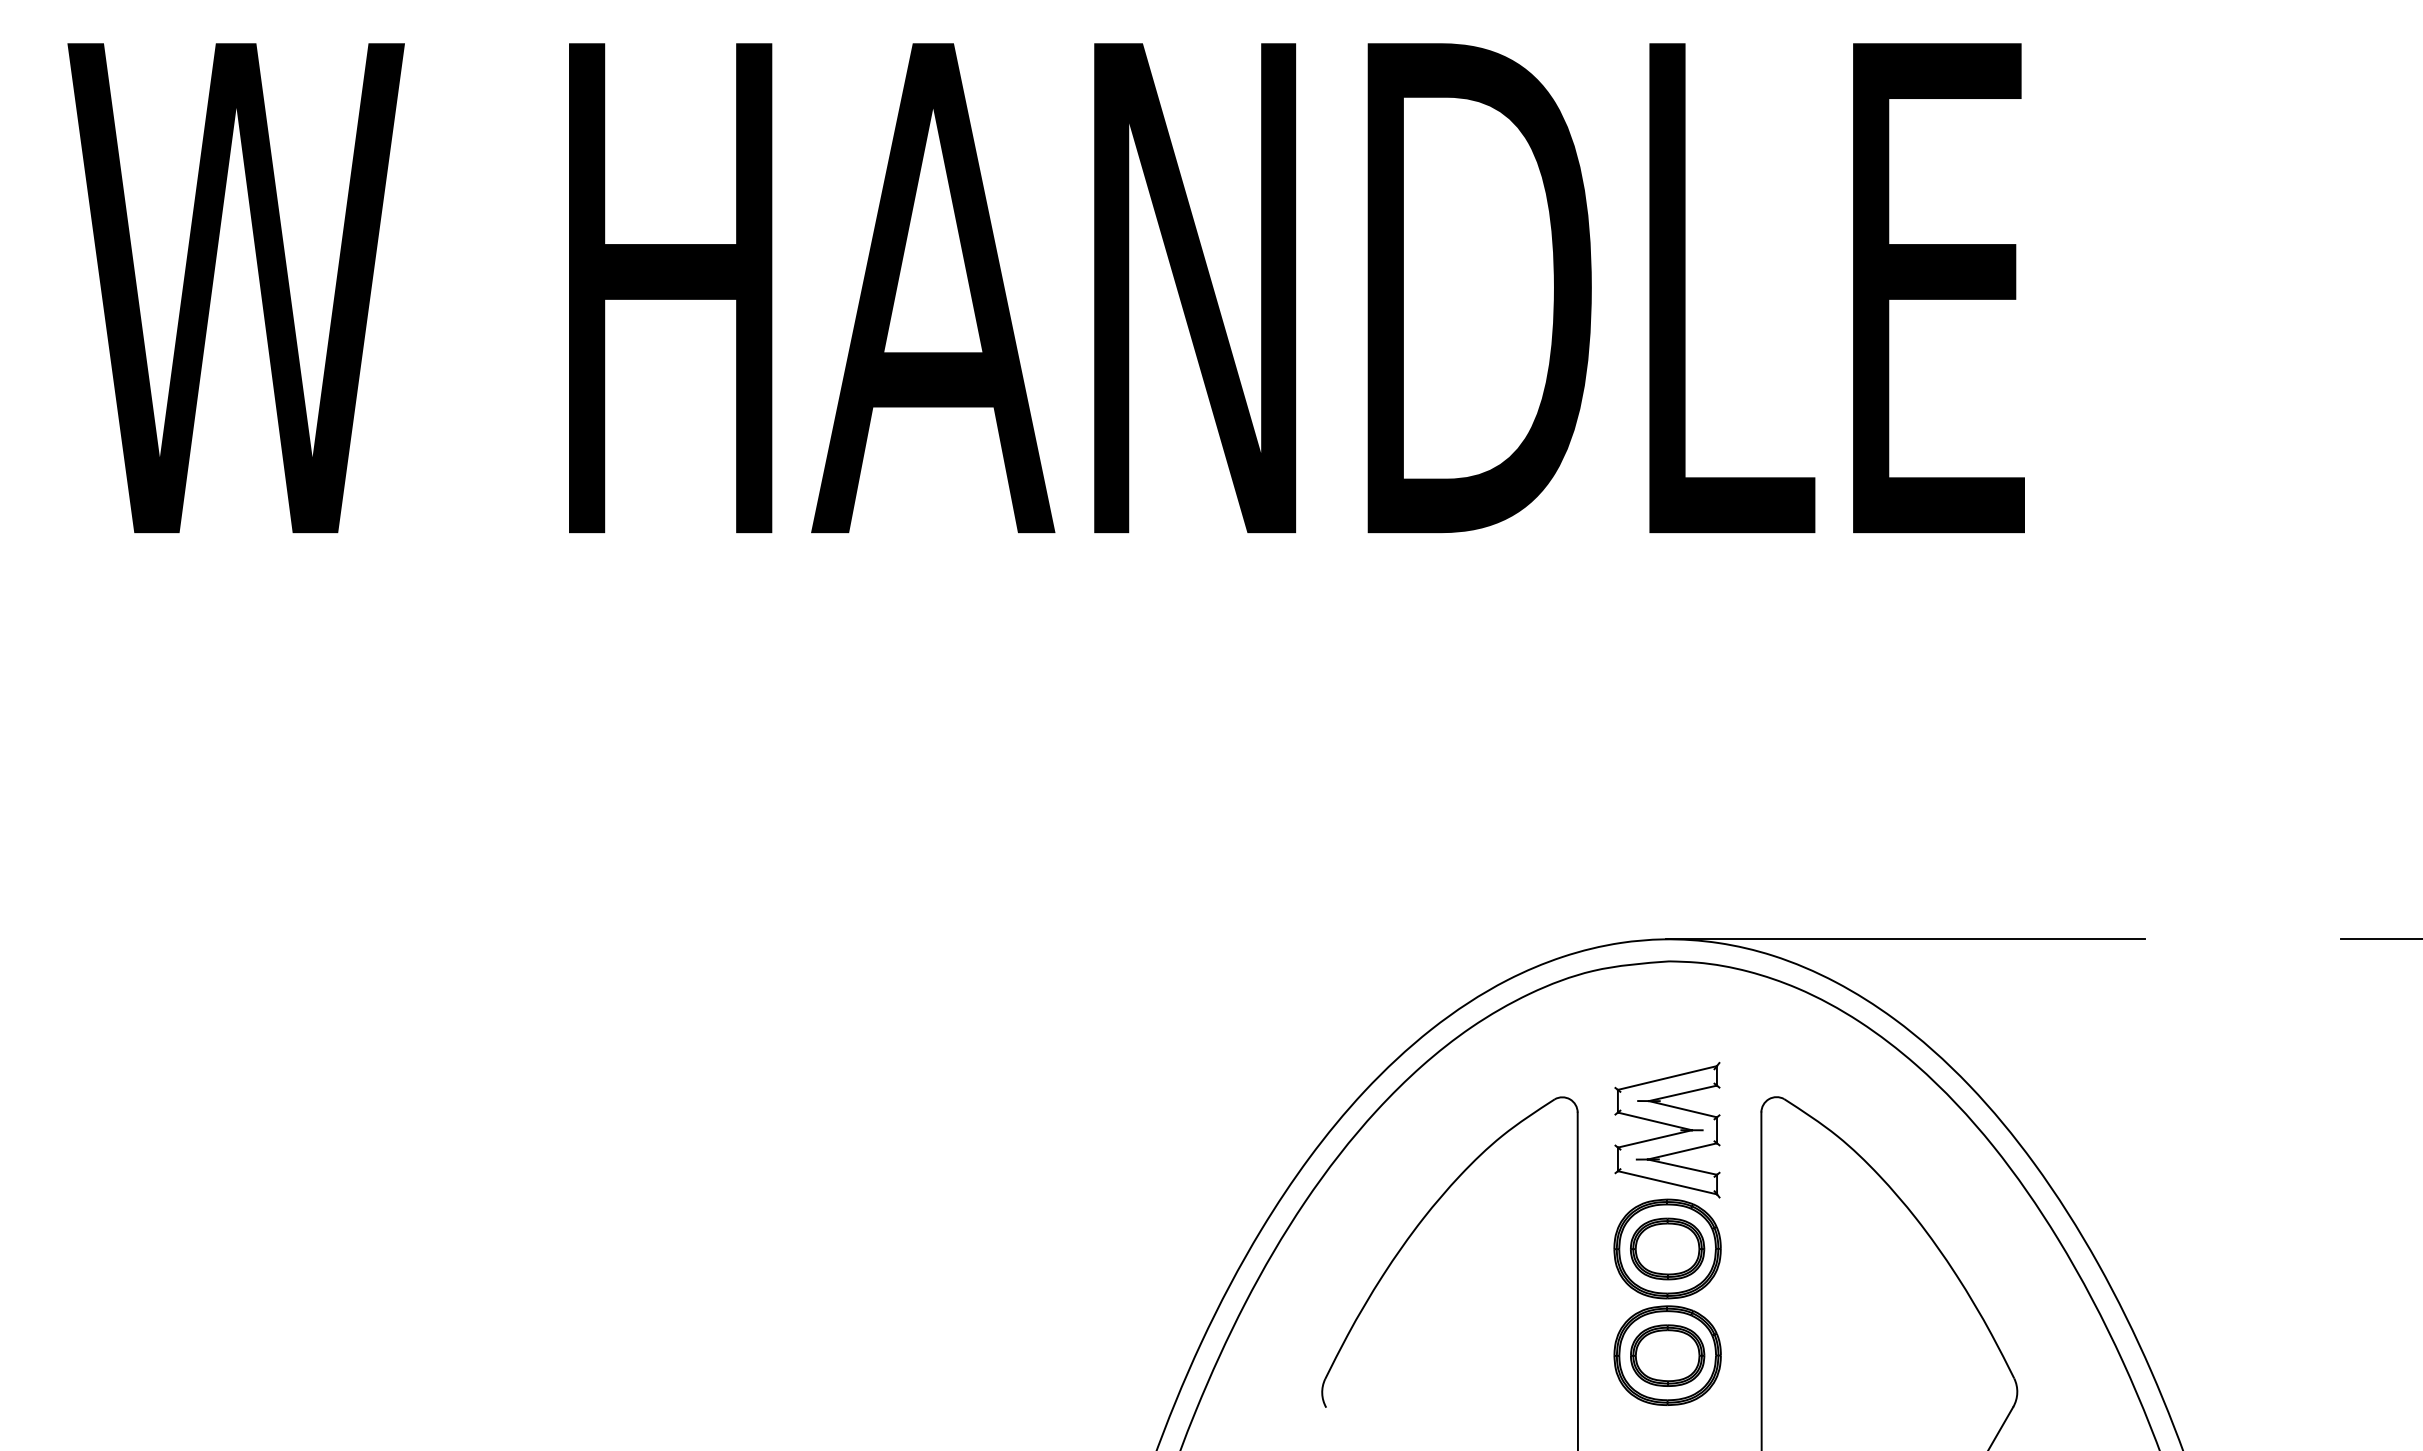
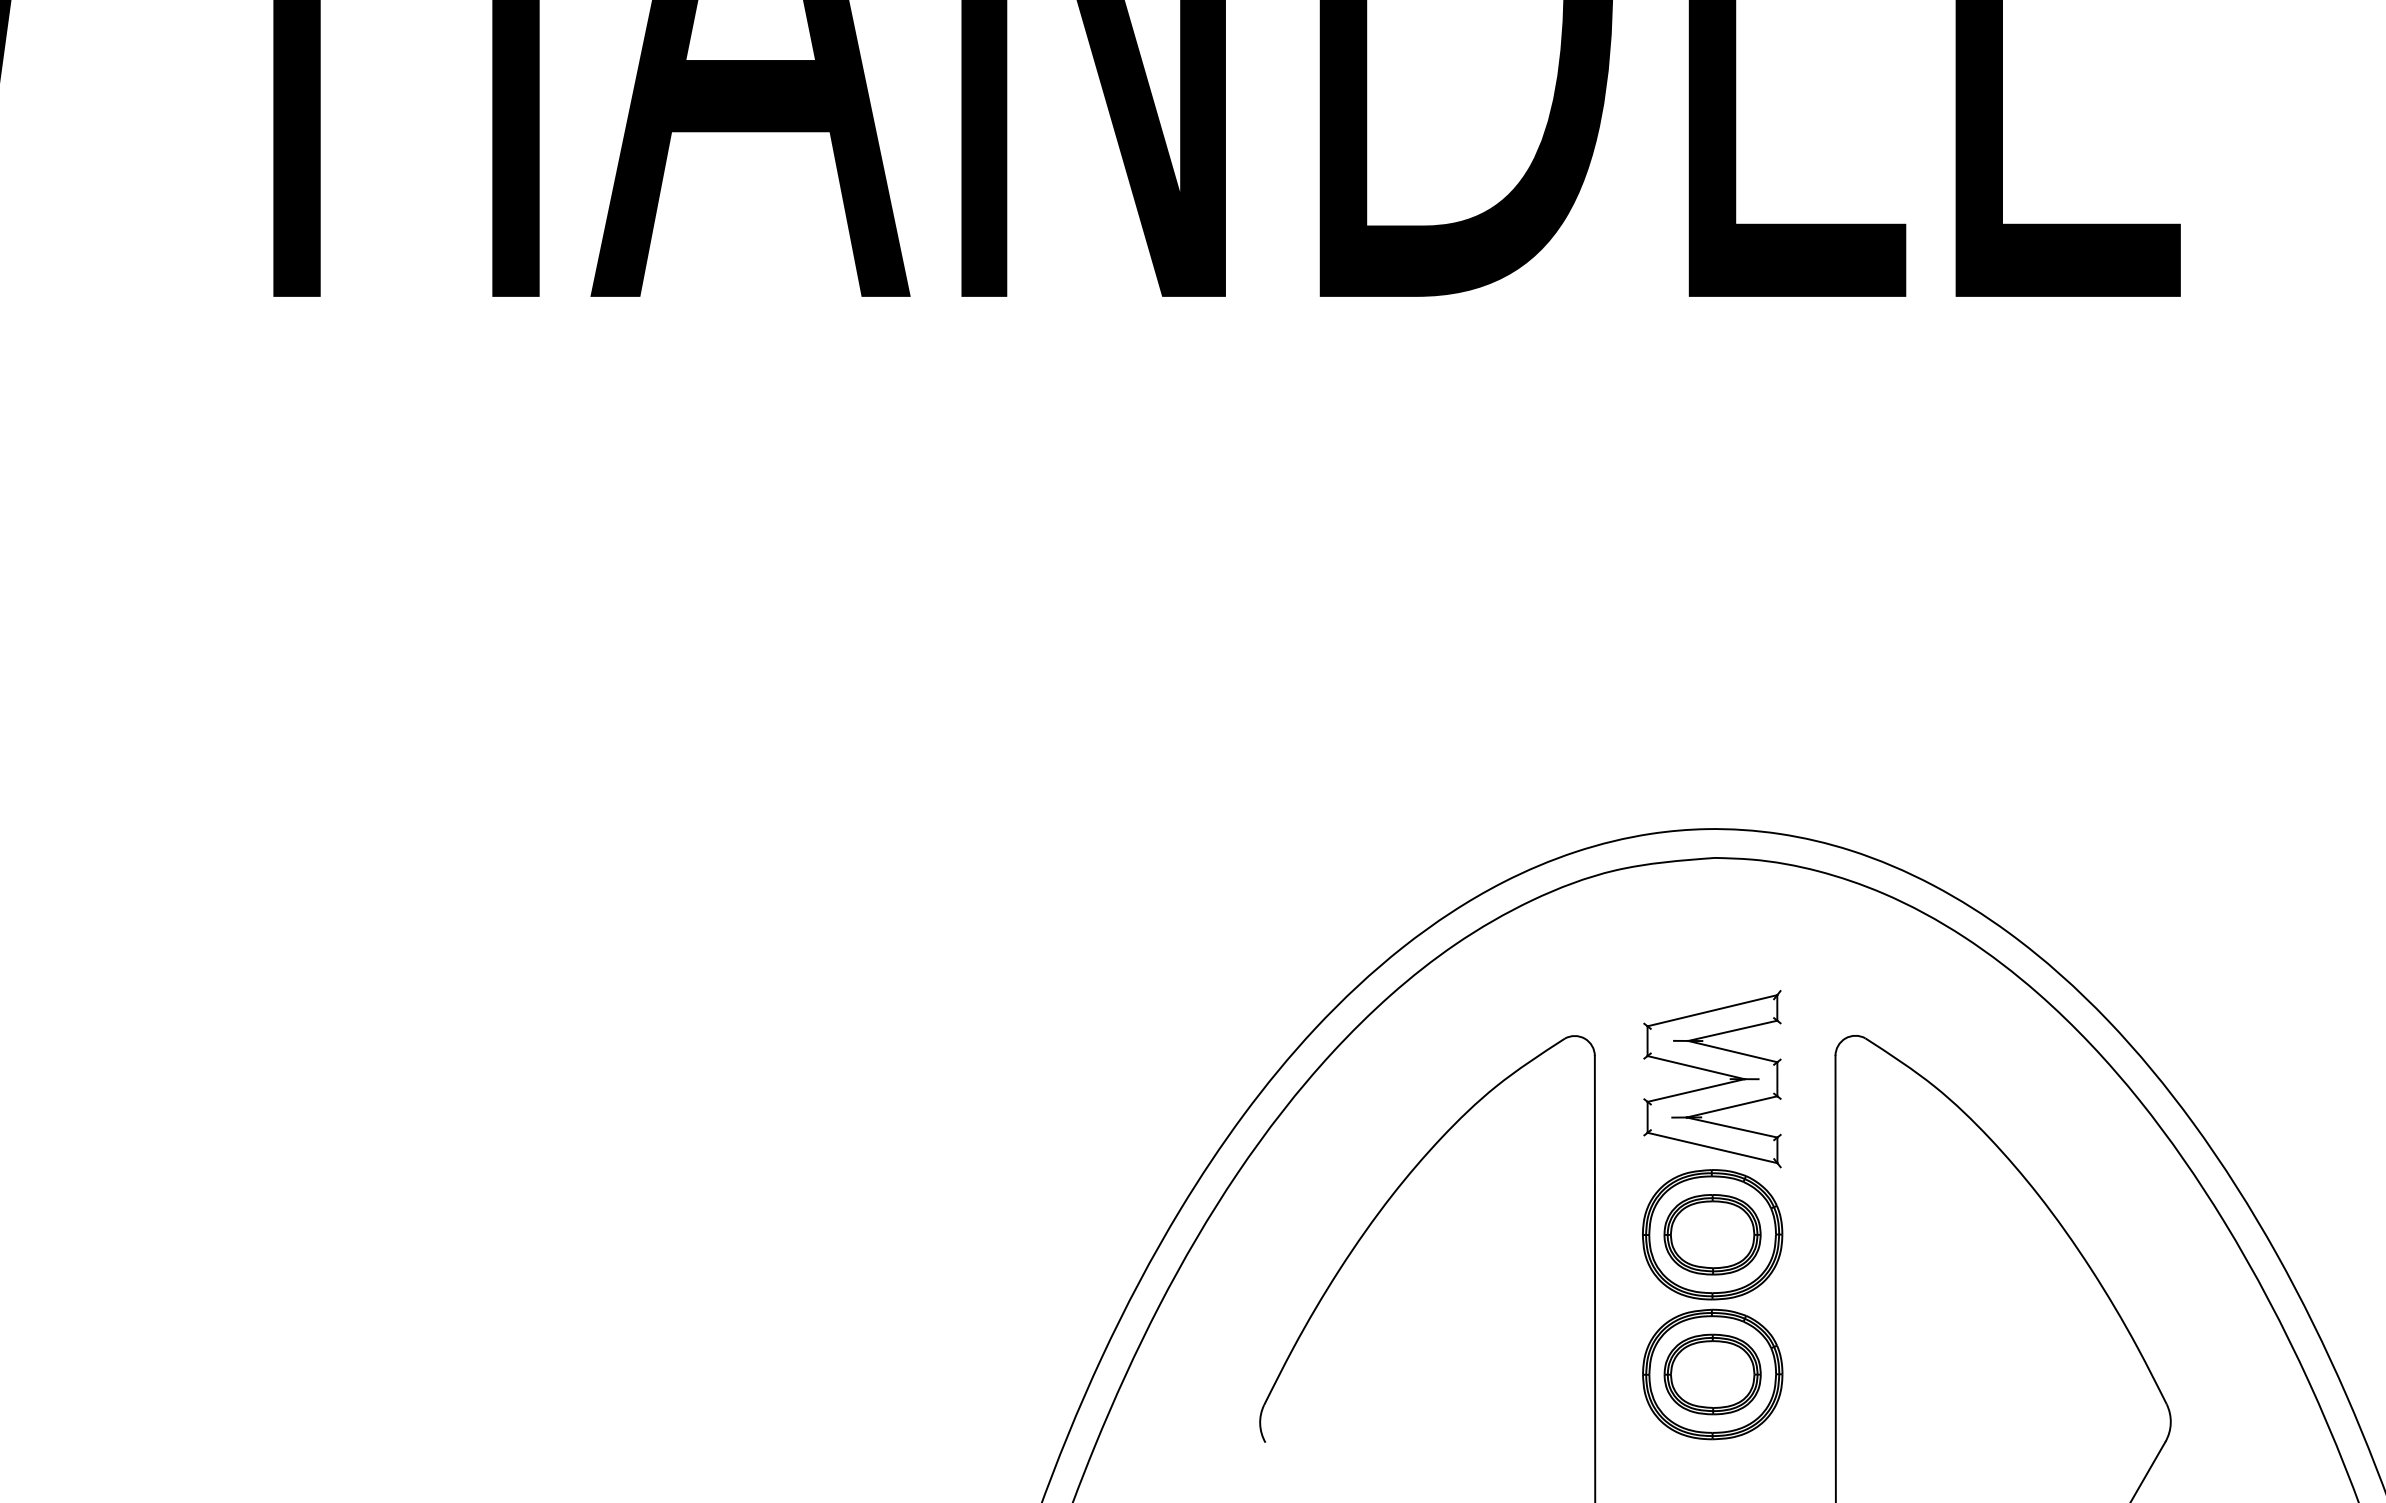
line: (1905, 939) -> (2024, 829), removed

